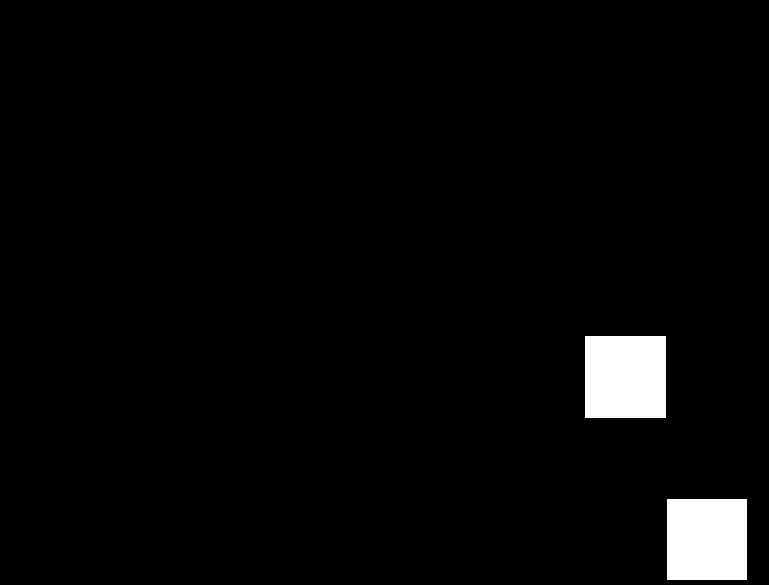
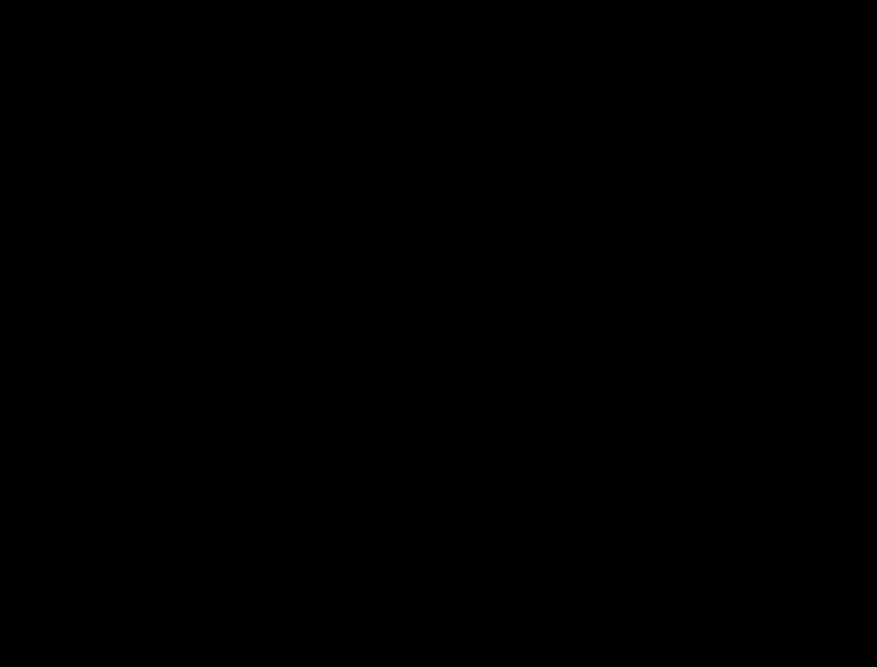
fill: (625, 376) -> (713, 429), added
fill: (706, 539) -> (805, 615), added

